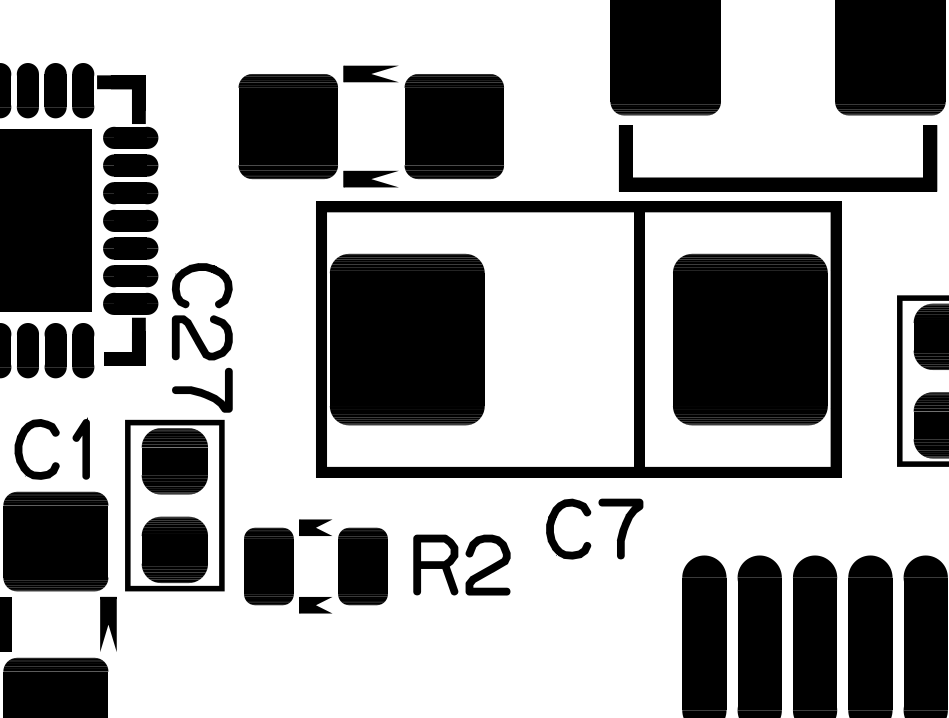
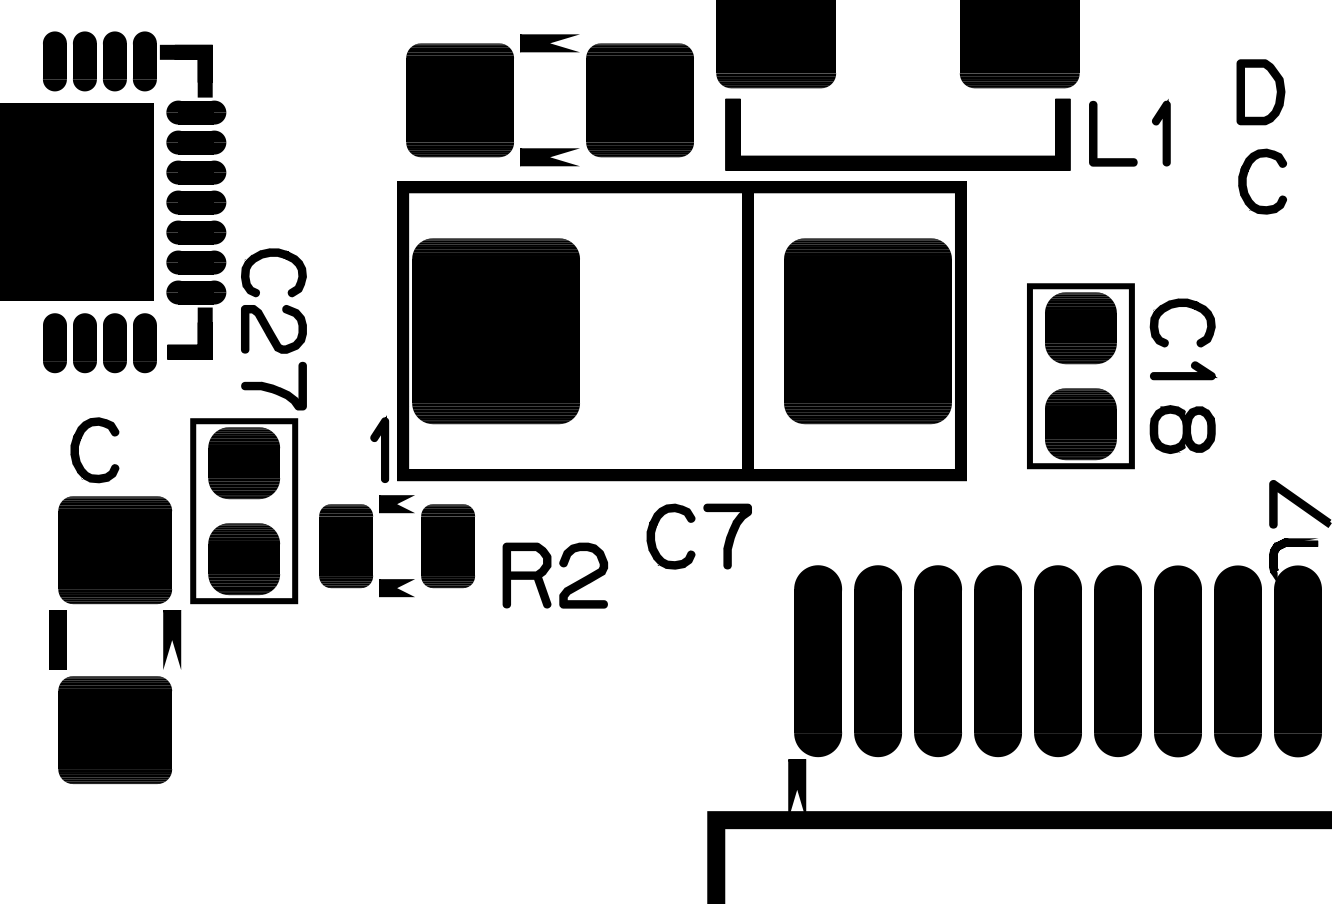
part: (337, 126) -> (513, 100), moved
part: (81, 447) -> (379, 448), moved
part: (293, 566) -> (372, 546), moved

